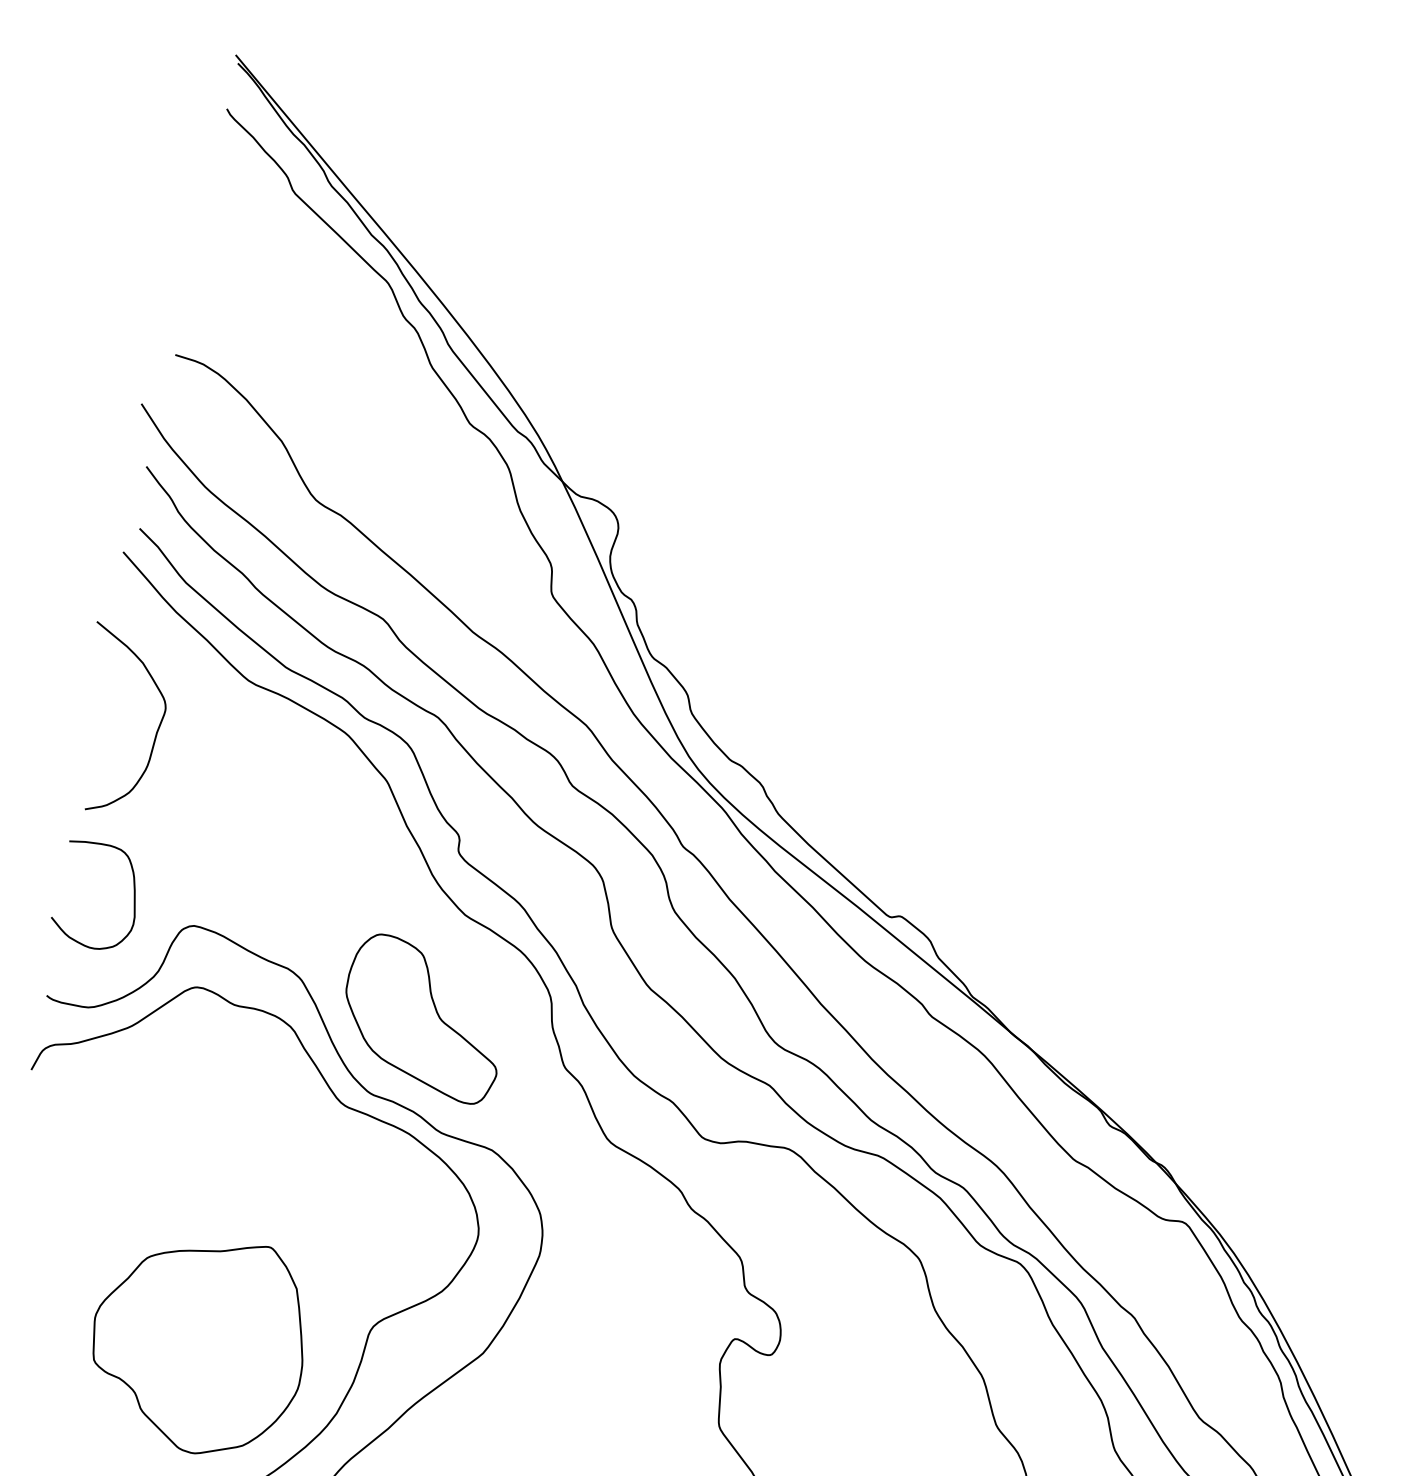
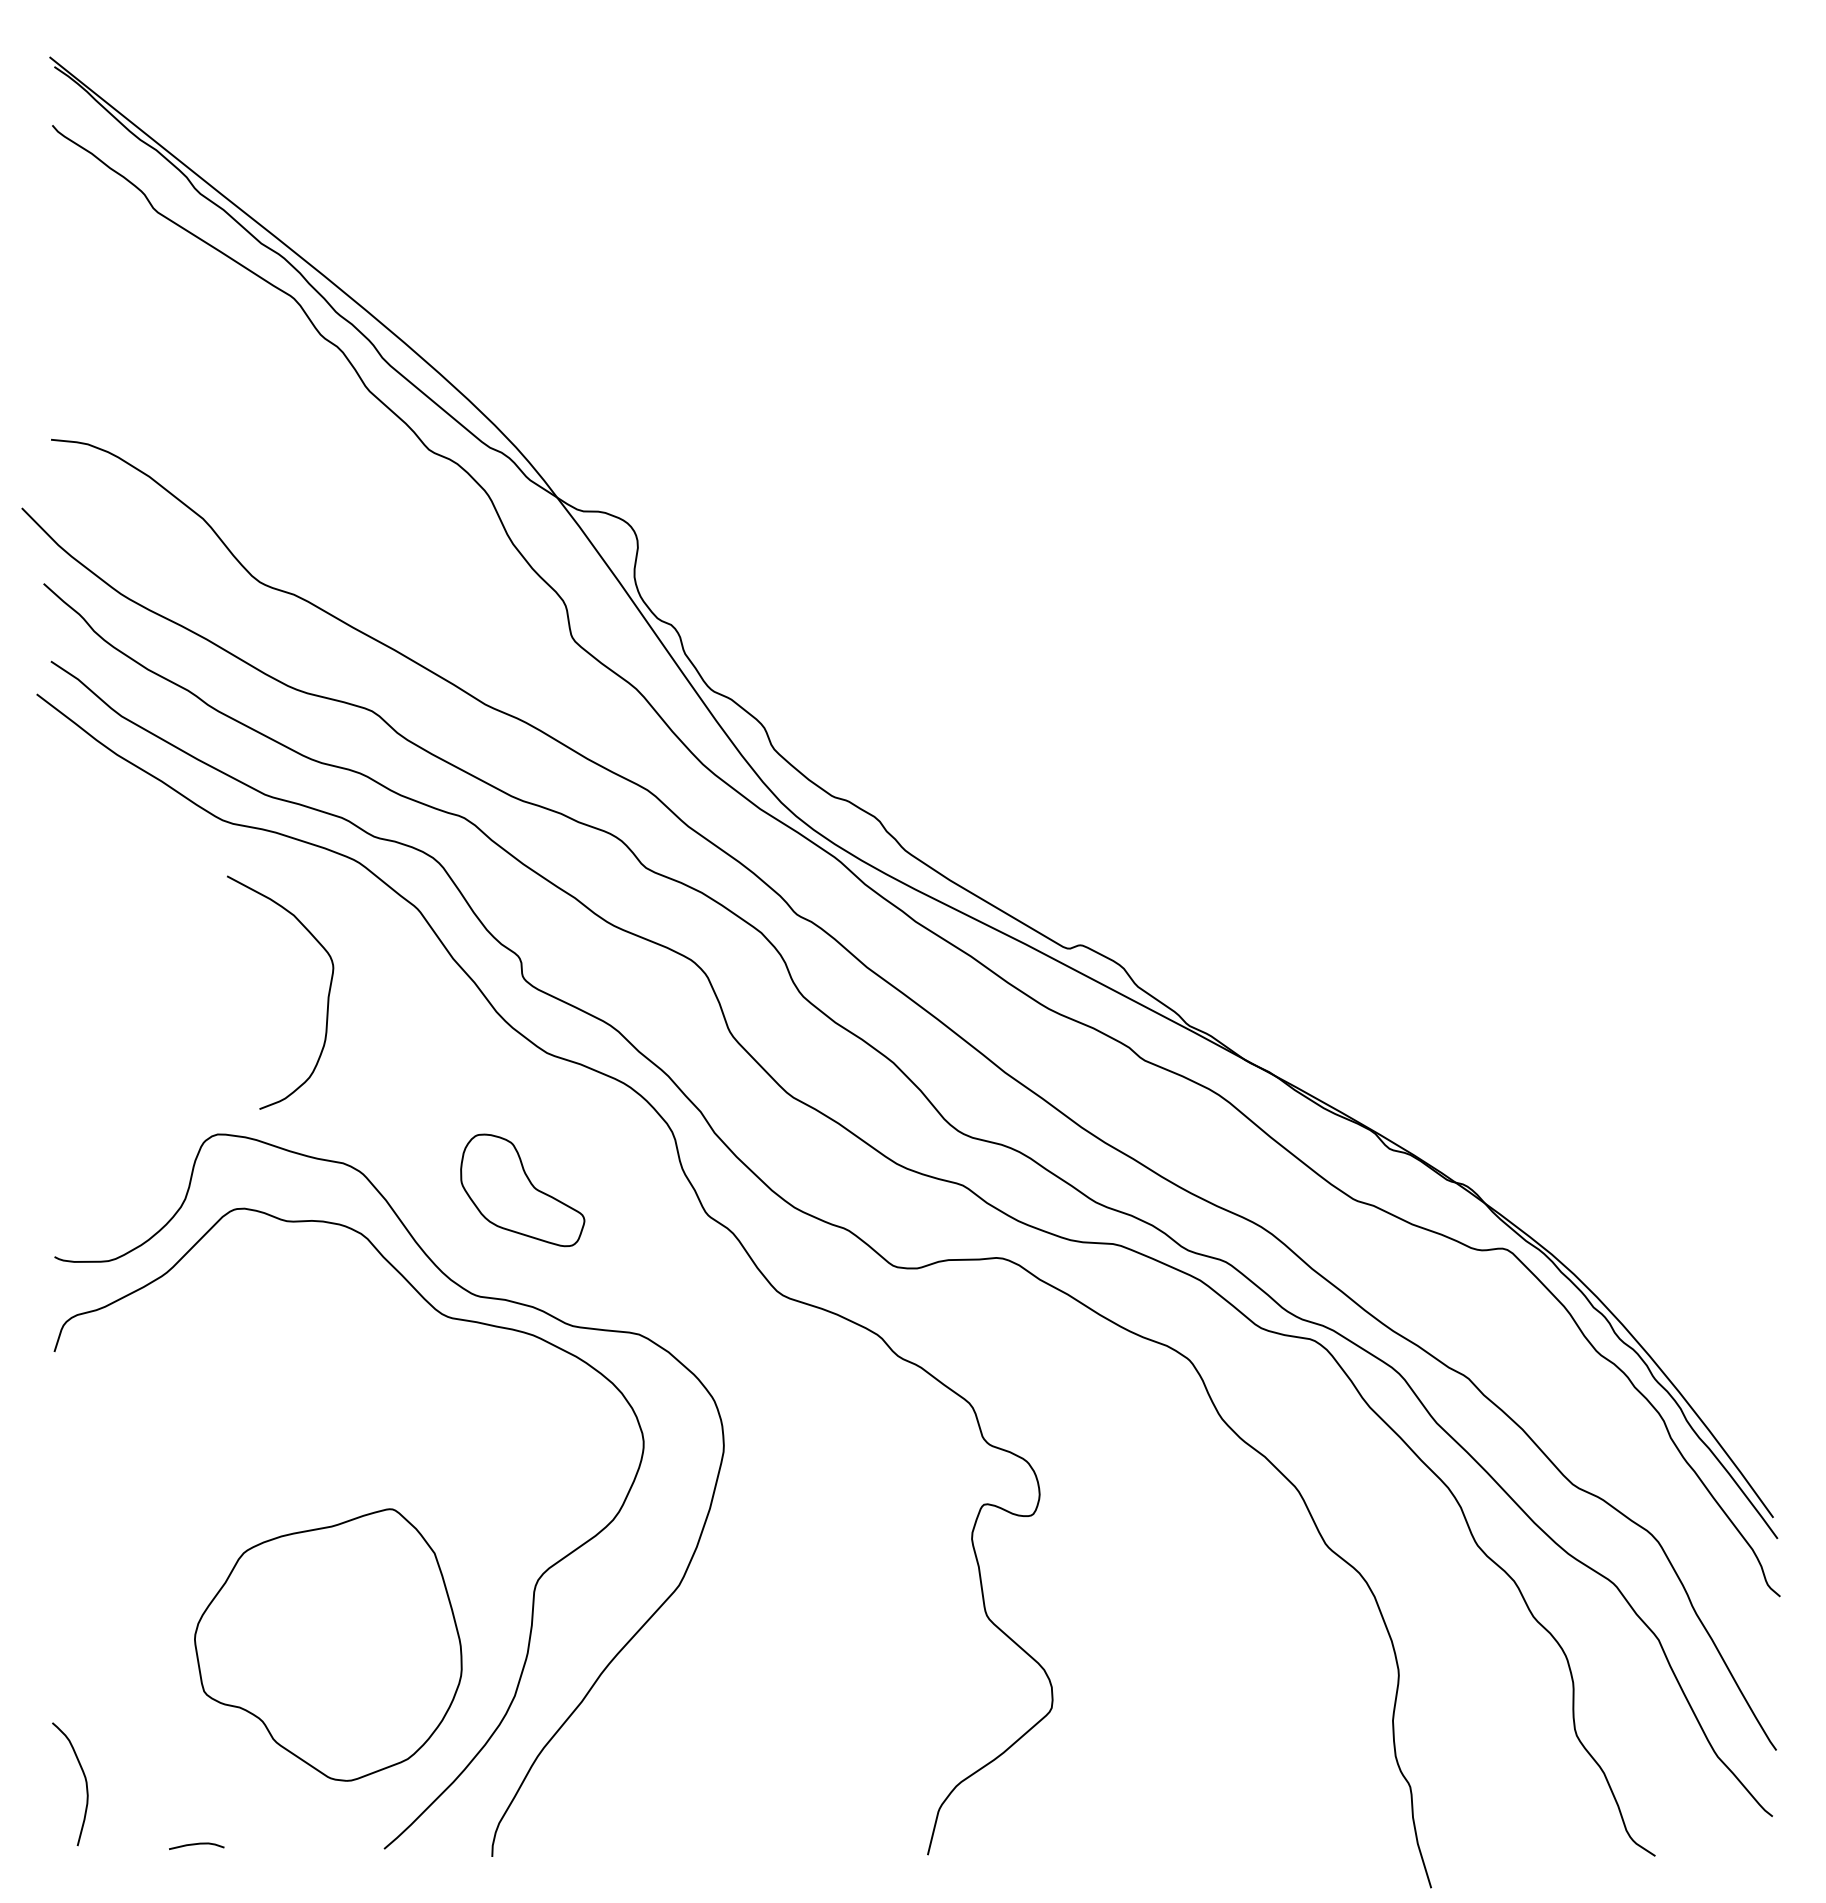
curve: (156, 732) -> (327, 996), moved
curve: (133, 897) -> (136, 1114), removed
part: (423, 1018) -> (522, 1190), size x0.6

